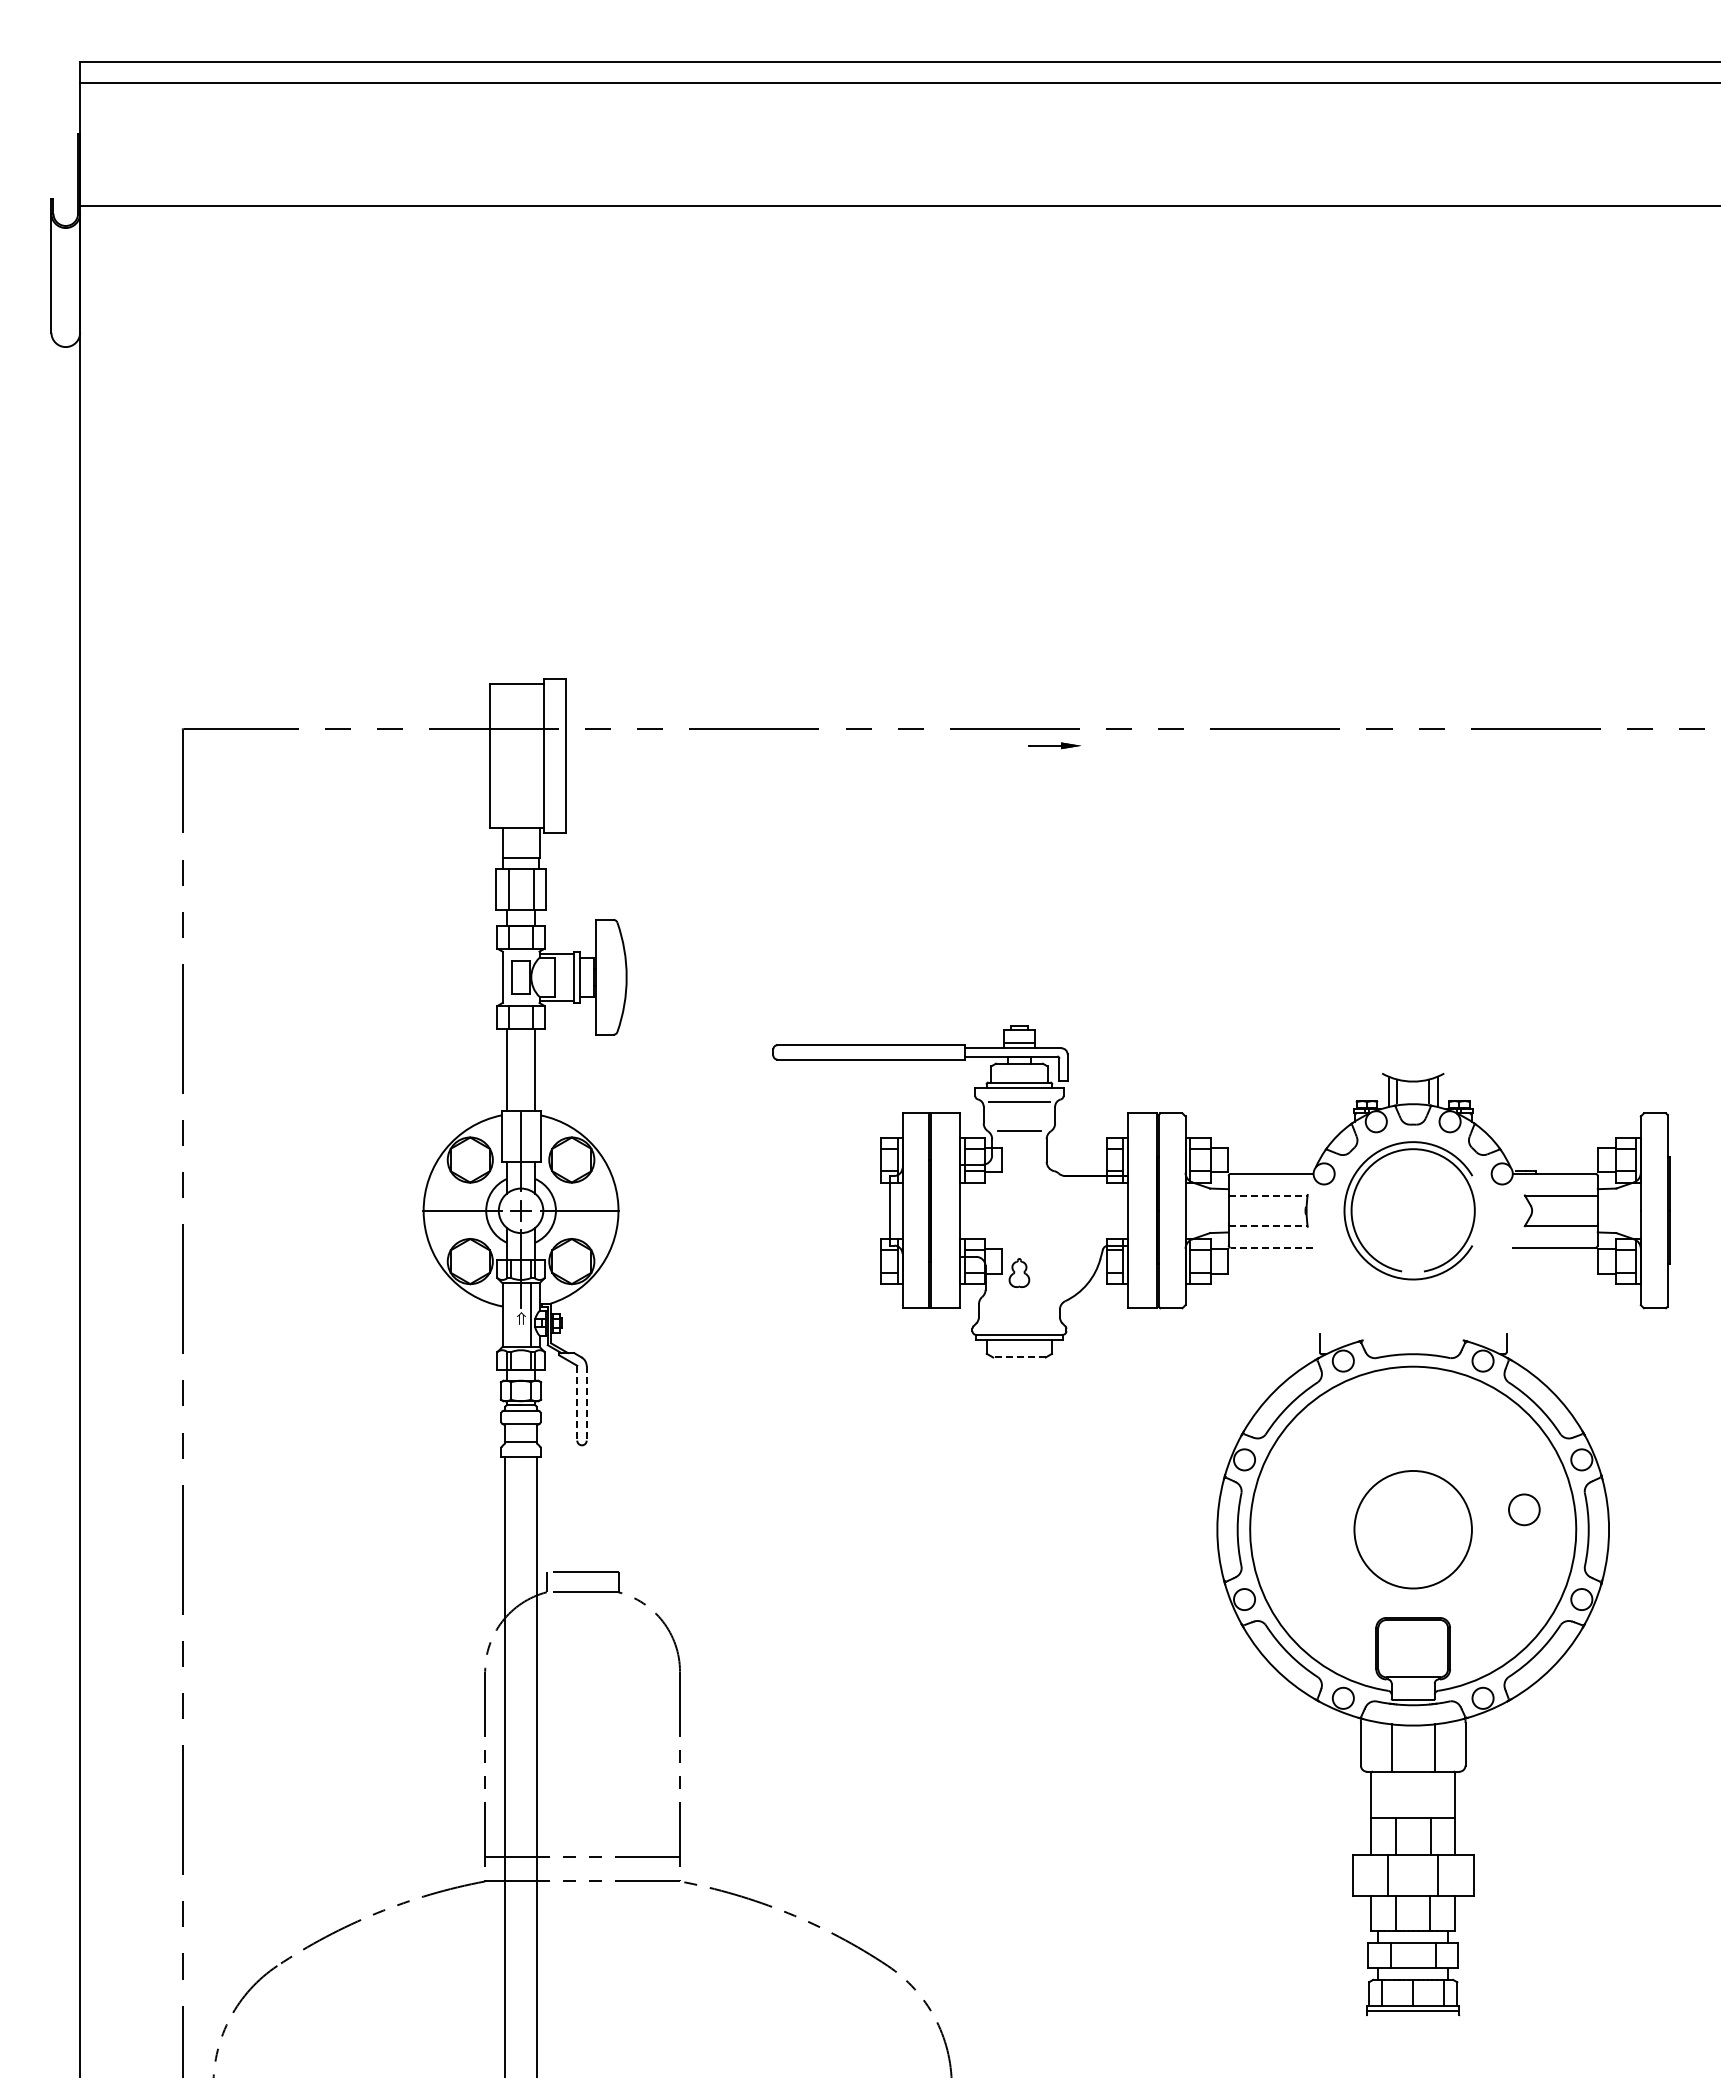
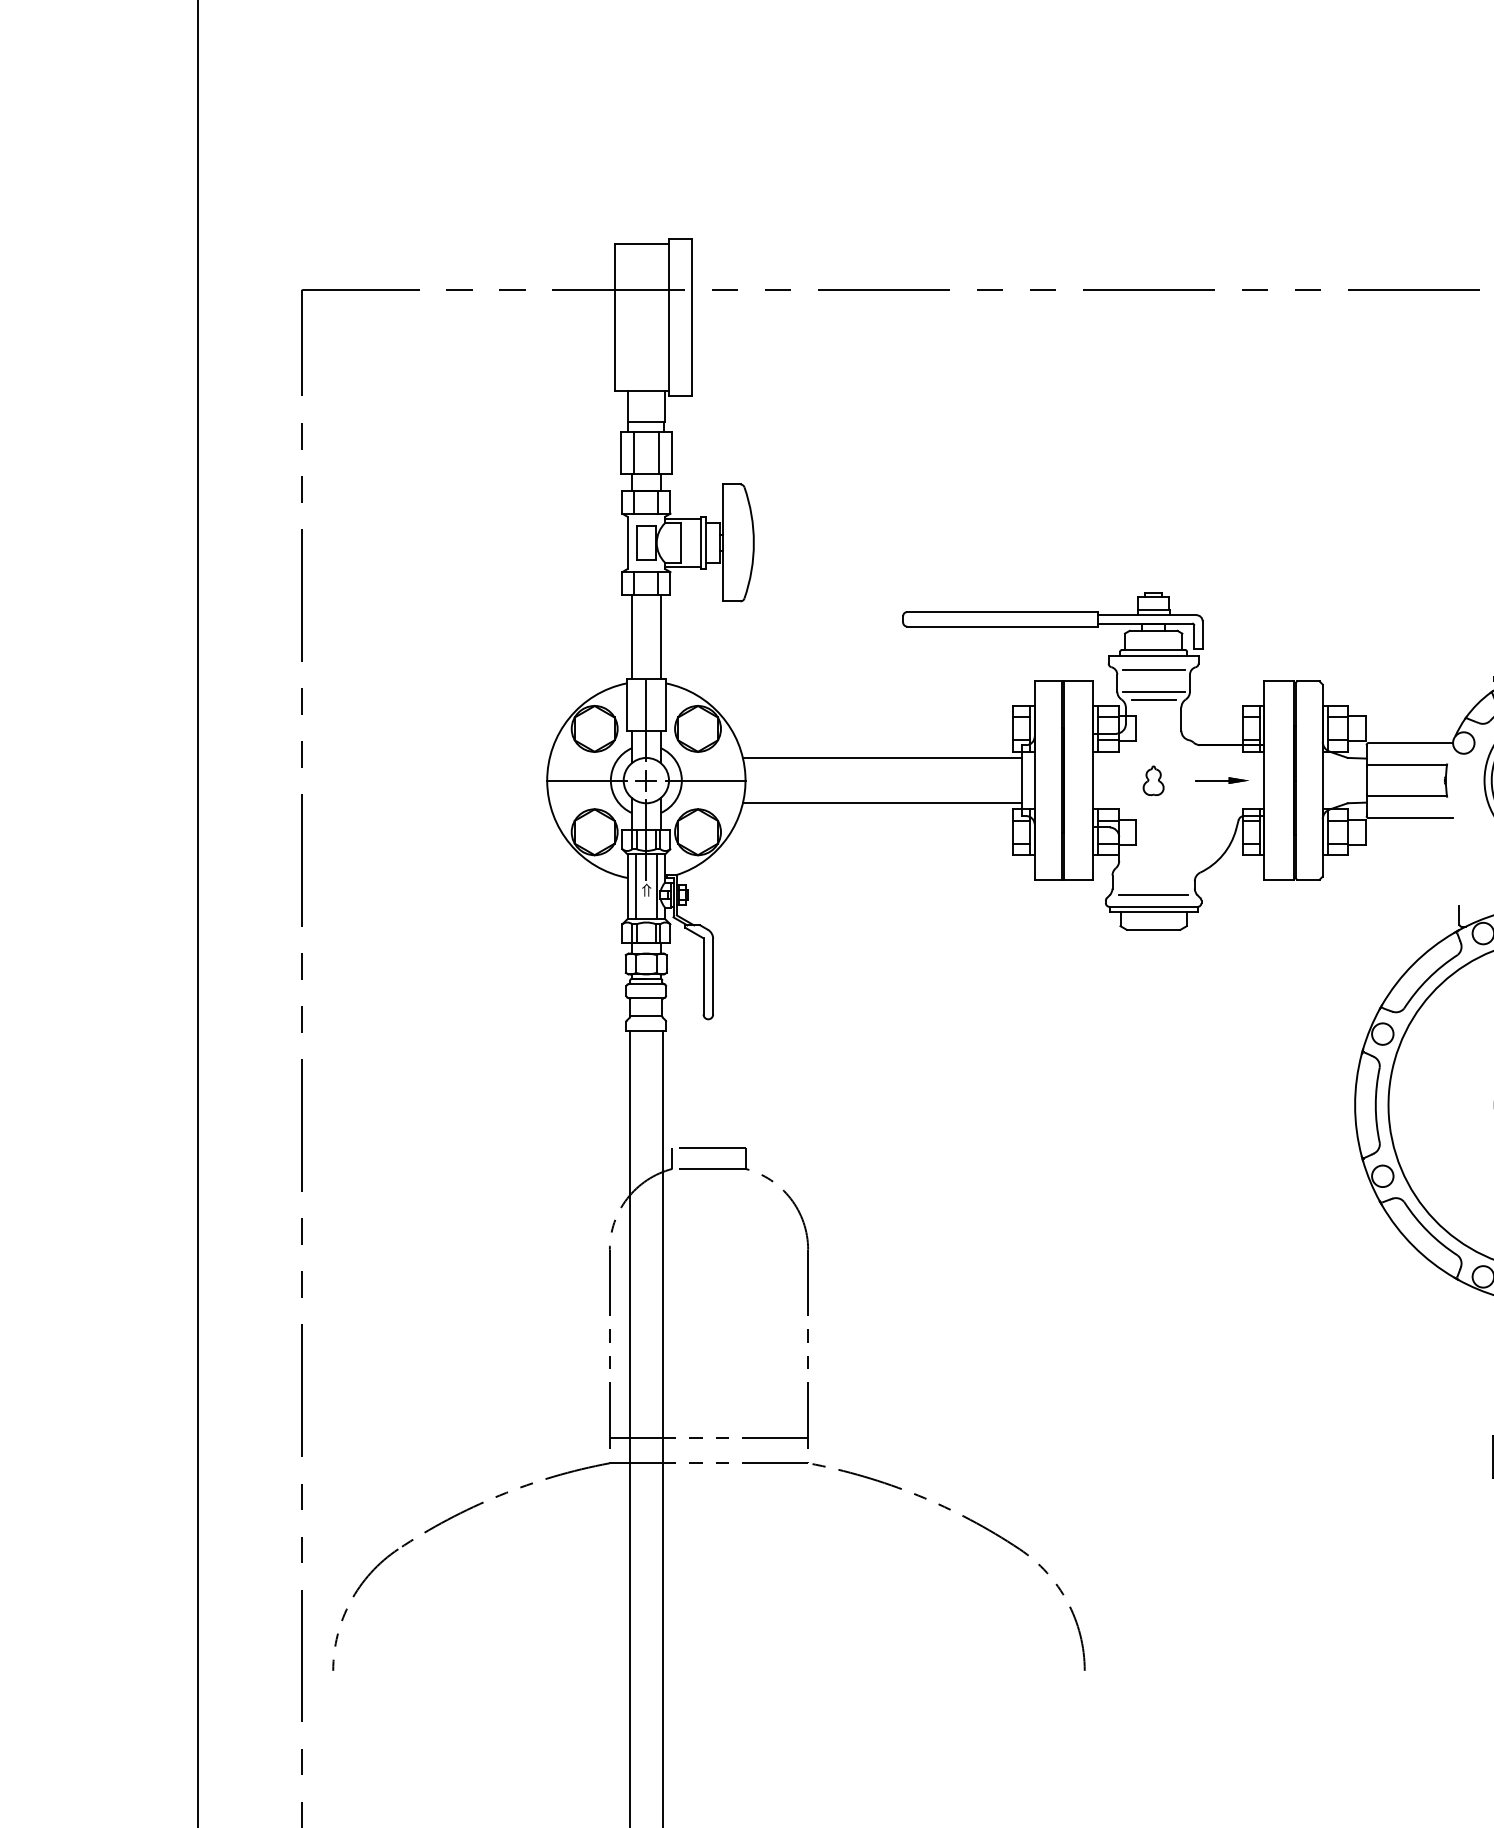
part: (1054, 745) -> (1221, 780), moved
line: (1019, 1123) -> (1153, 691), added
line: (752, 1188) -> (881, 757), added
line: (1268, 1195) -> (1407, 765), dashed -> solid
line: (1268, 1225) -> (1407, 795), dashed -> solid
line: (752, 1233) -> (881, 803), added
line: (1271, 1247) -> (1410, 817), dashed -> solid
part: (1019, 1272) -> (1153, 780), moved
line: (510, 1314) -> (635, 886), added
line: (1018, 1323) -> (1152, 895), added
line: (1018, 1357) -> (1152, 929), dashed -> solid
line: (577, 1403) -> (703, 976), dashed -> solid
line: (586, 1403) -> (712, 976), dashed -> solid

